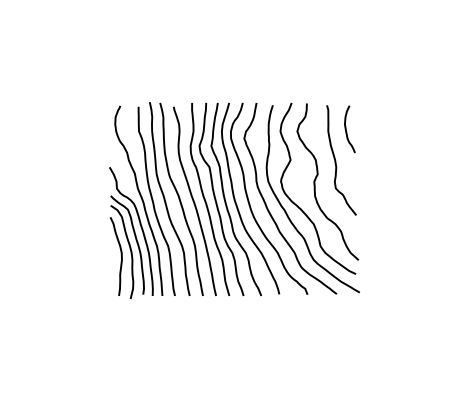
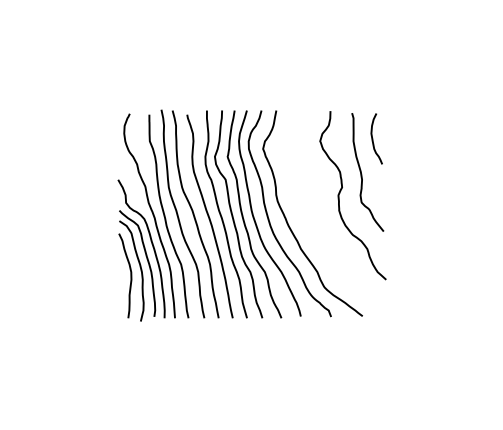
part: (301, 208) -> (324, 224), removed

